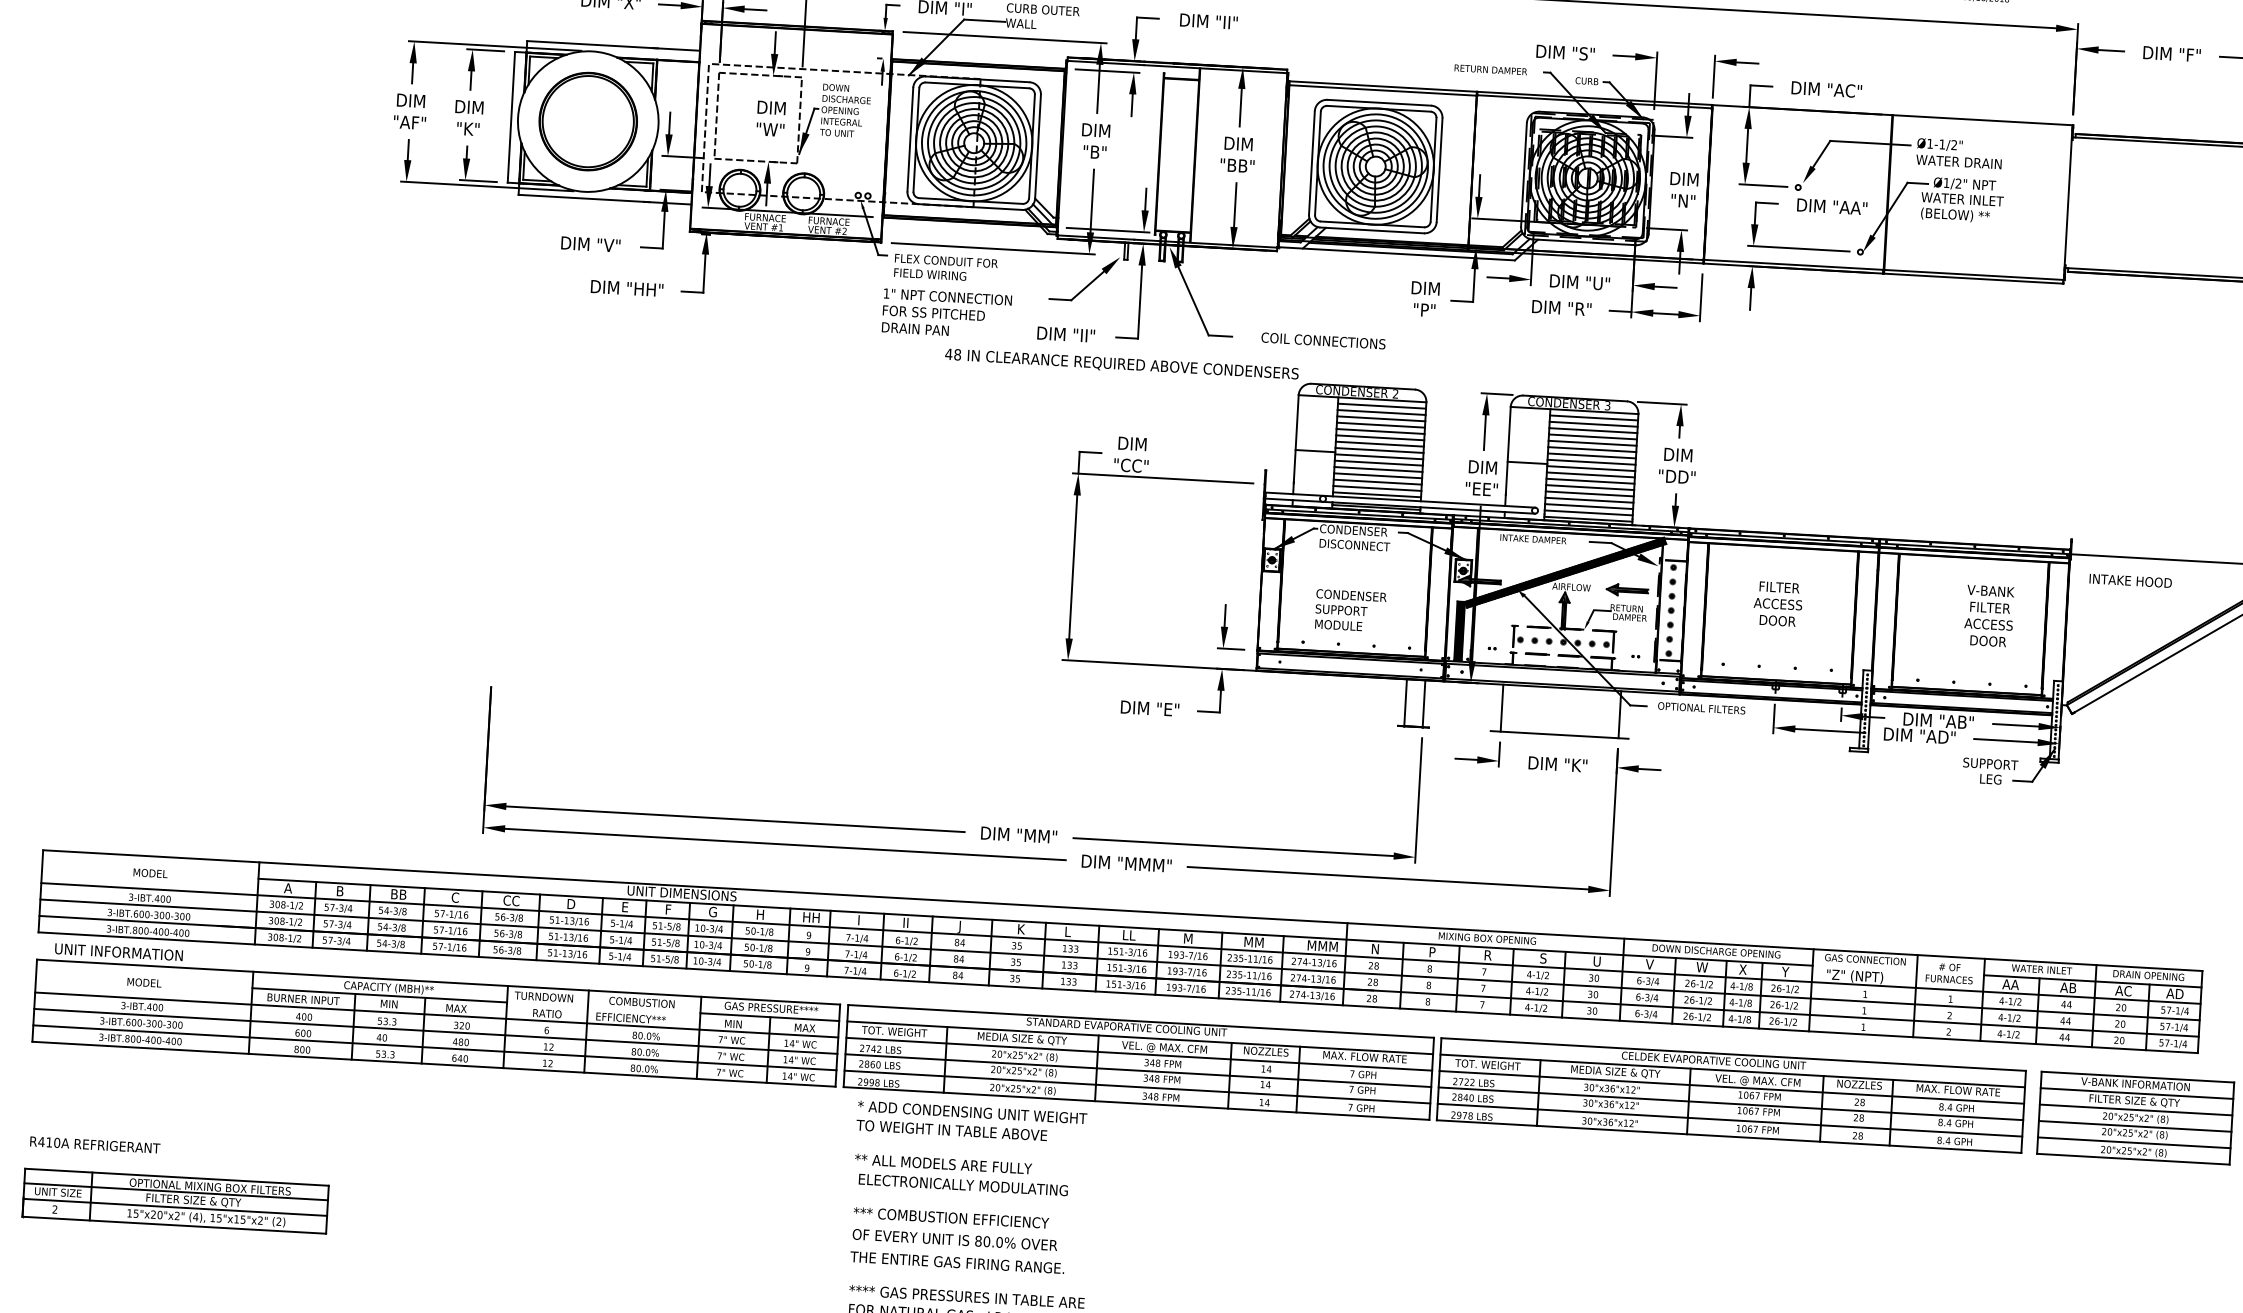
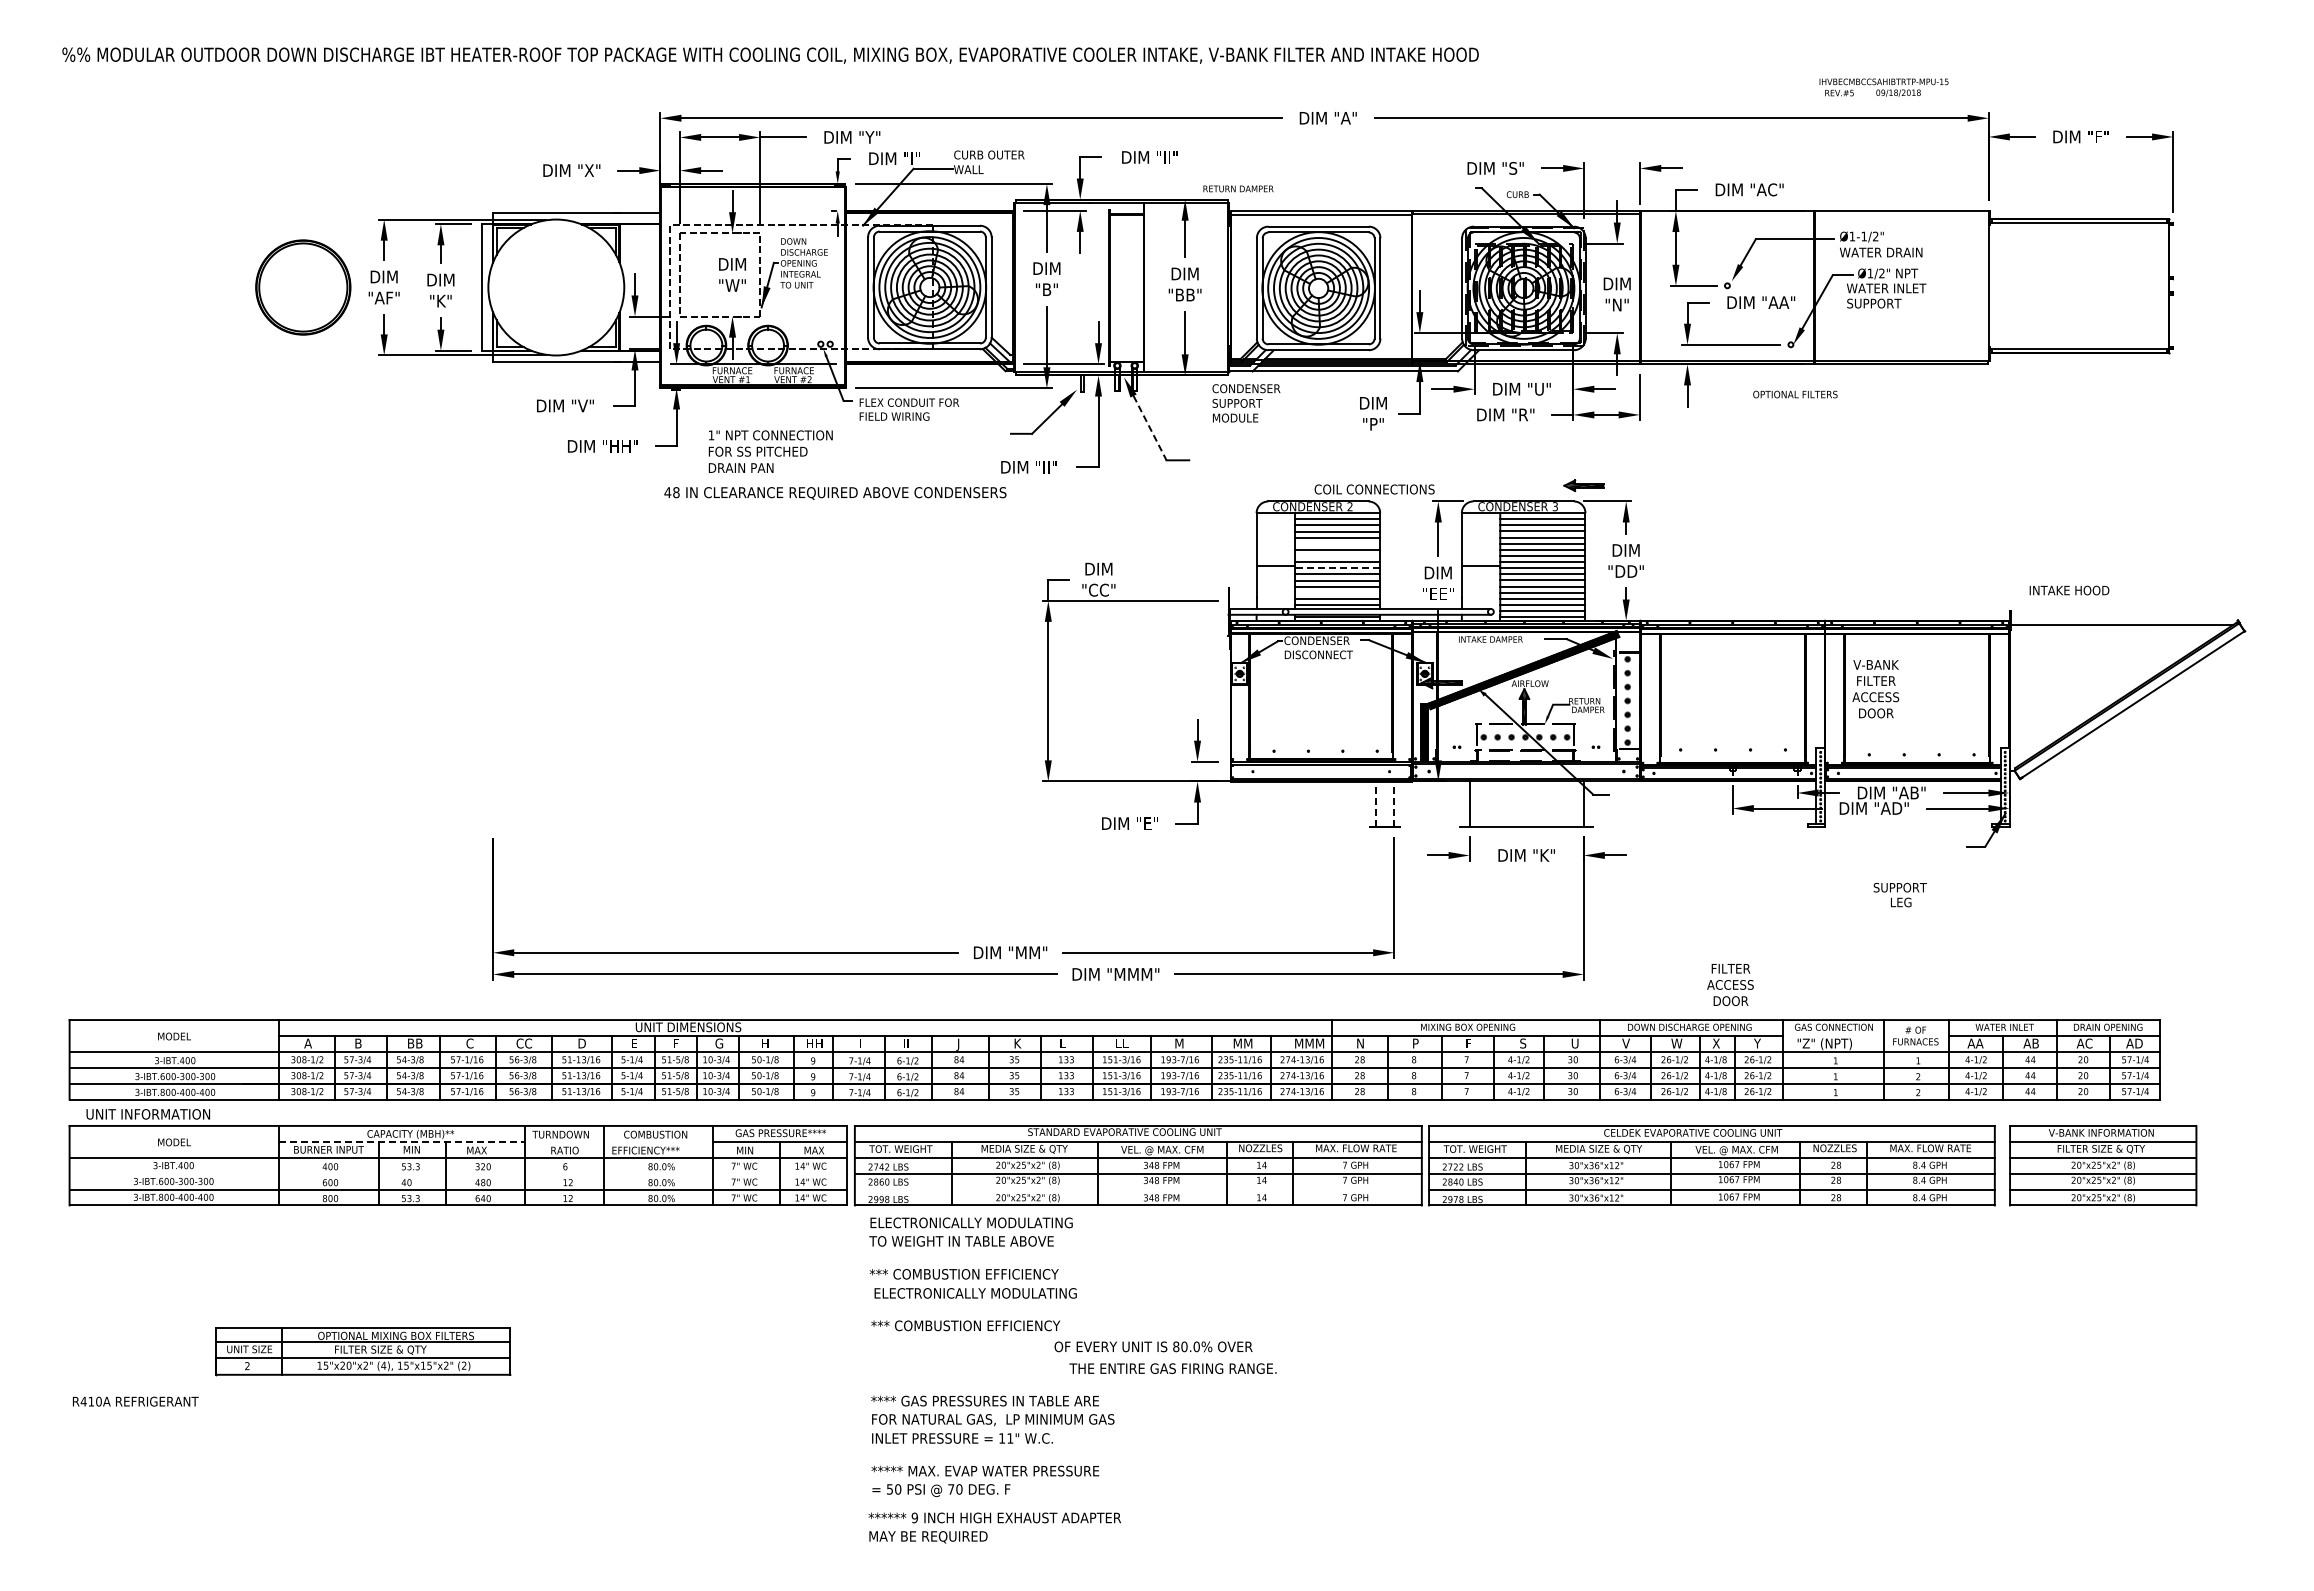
text: (1490, 69) -> (1238, 188), moved
part: (588, 121) -> (303, 287), moved
text: (1955, 215) -> (1880, 304), (BELOW) ** -> SUPPORT
line: (1193, 301) -> (1150, 428), solid -> dashed
text: (946, 313) -> (770, 451), moved
text: (1323, 340) -> (1374, 489), moved
text: (1122, 364) -> (835, 493), moved
line: (1380, 431) -> (1337, 543), removed
line: (1379, 444) -> (1337, 556), removed
line: (1379, 457) -> (1337, 568), solid -> dashed
line: (1377, 481) -> (1337, 592), removed
text: (2130, 580) -> (2069, 590), moved
part: (1626, 590) -> (1583, 485), moved
text: (1778, 604) -> (1730, 985), moved
text: (1350, 610) -> (1246, 403), moved
text: (1988, 616) -> (1875, 689), moved
line: (1405, 703) -> (1376, 804), solid -> dashed
line: (1424, 704) -> (1394, 804), solid -> dashed
text: (1701, 708) -> (1795, 394), moved
text: (1989, 771) -> (1899, 895), moved
text: (1488, 955) -> (1469, 1043), R -> F
line: (380, 994) -> (402, 1141), solid -> dashed
line: (436, 1031) -> (458, 1173), removed
line: (1136, 1087) -> (1137, 1189), removed
text: (972, 1112) -> (980, 1222), * ADD CONDENSING UNIT WEIGHT -> ELECTRONICALLY MODULATING
text: (94, 1144) -> (135, 1401), moved
text: (959, 1165) -> (970, 1274), ** ALL MODELS ARE FULLY -> *** COMBUSTION EFFICIENCY
part: (175, 1201) -> (363, 1351), moved
text: (954, 1239) -> (1153, 1346), moved
text: (956, 1262) -> (1172, 1368), moved

